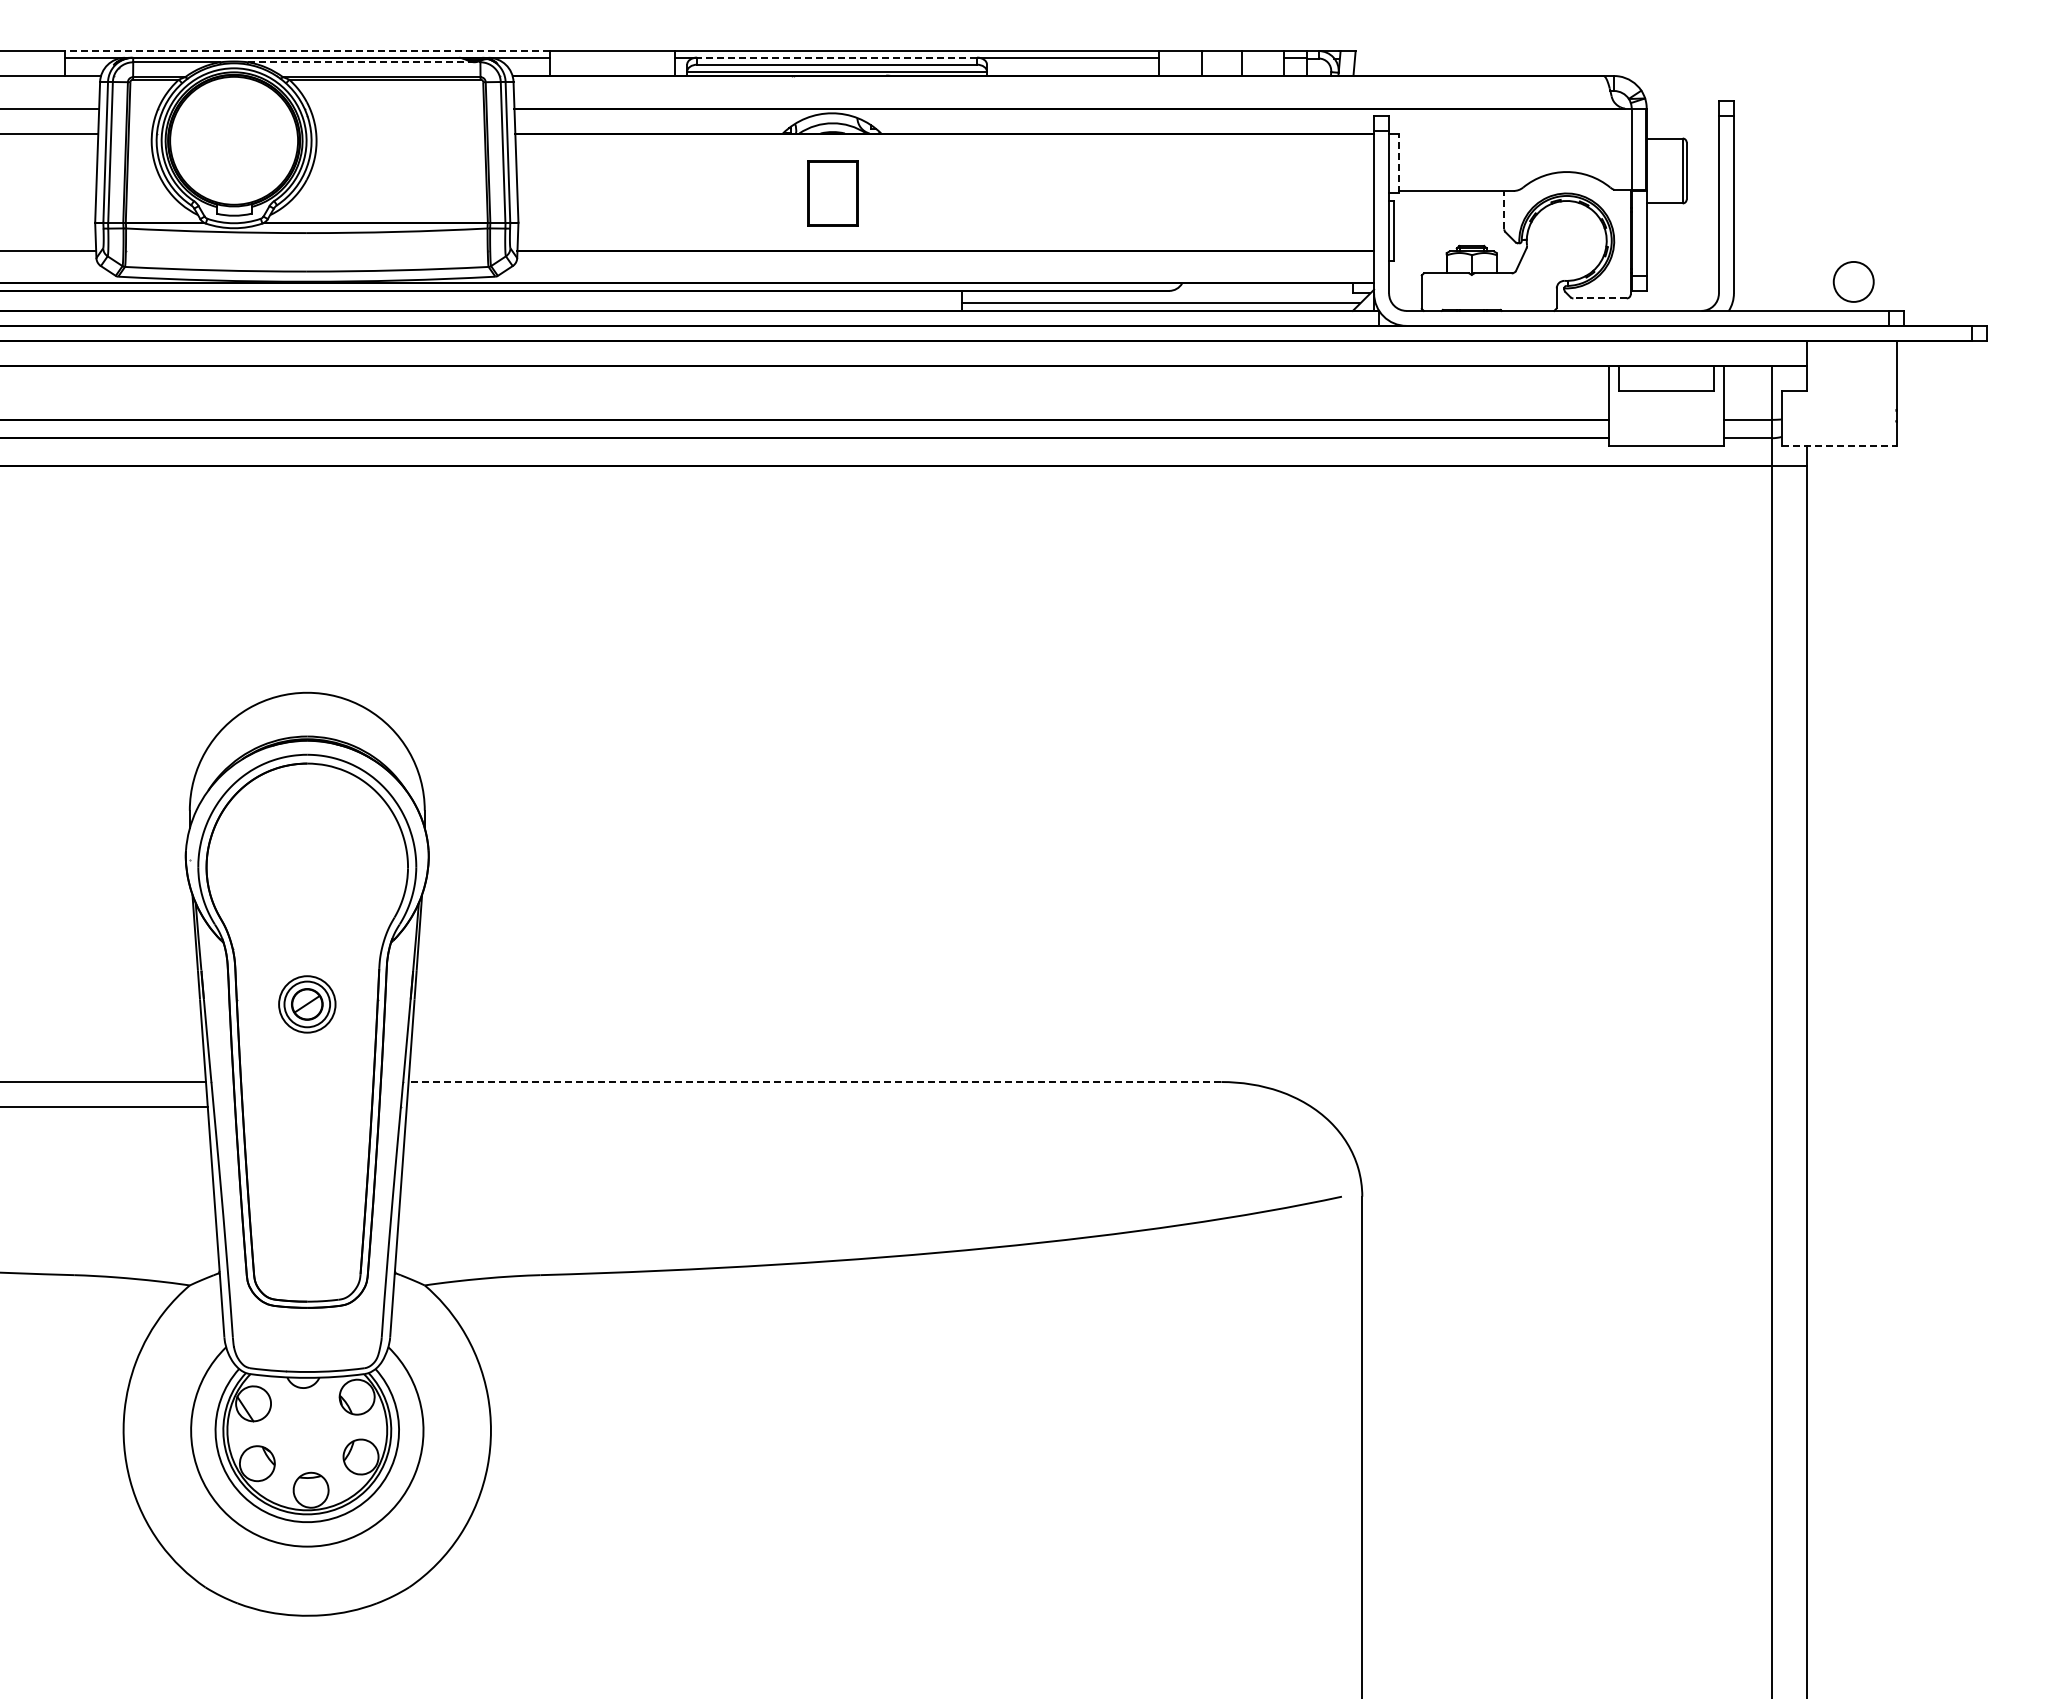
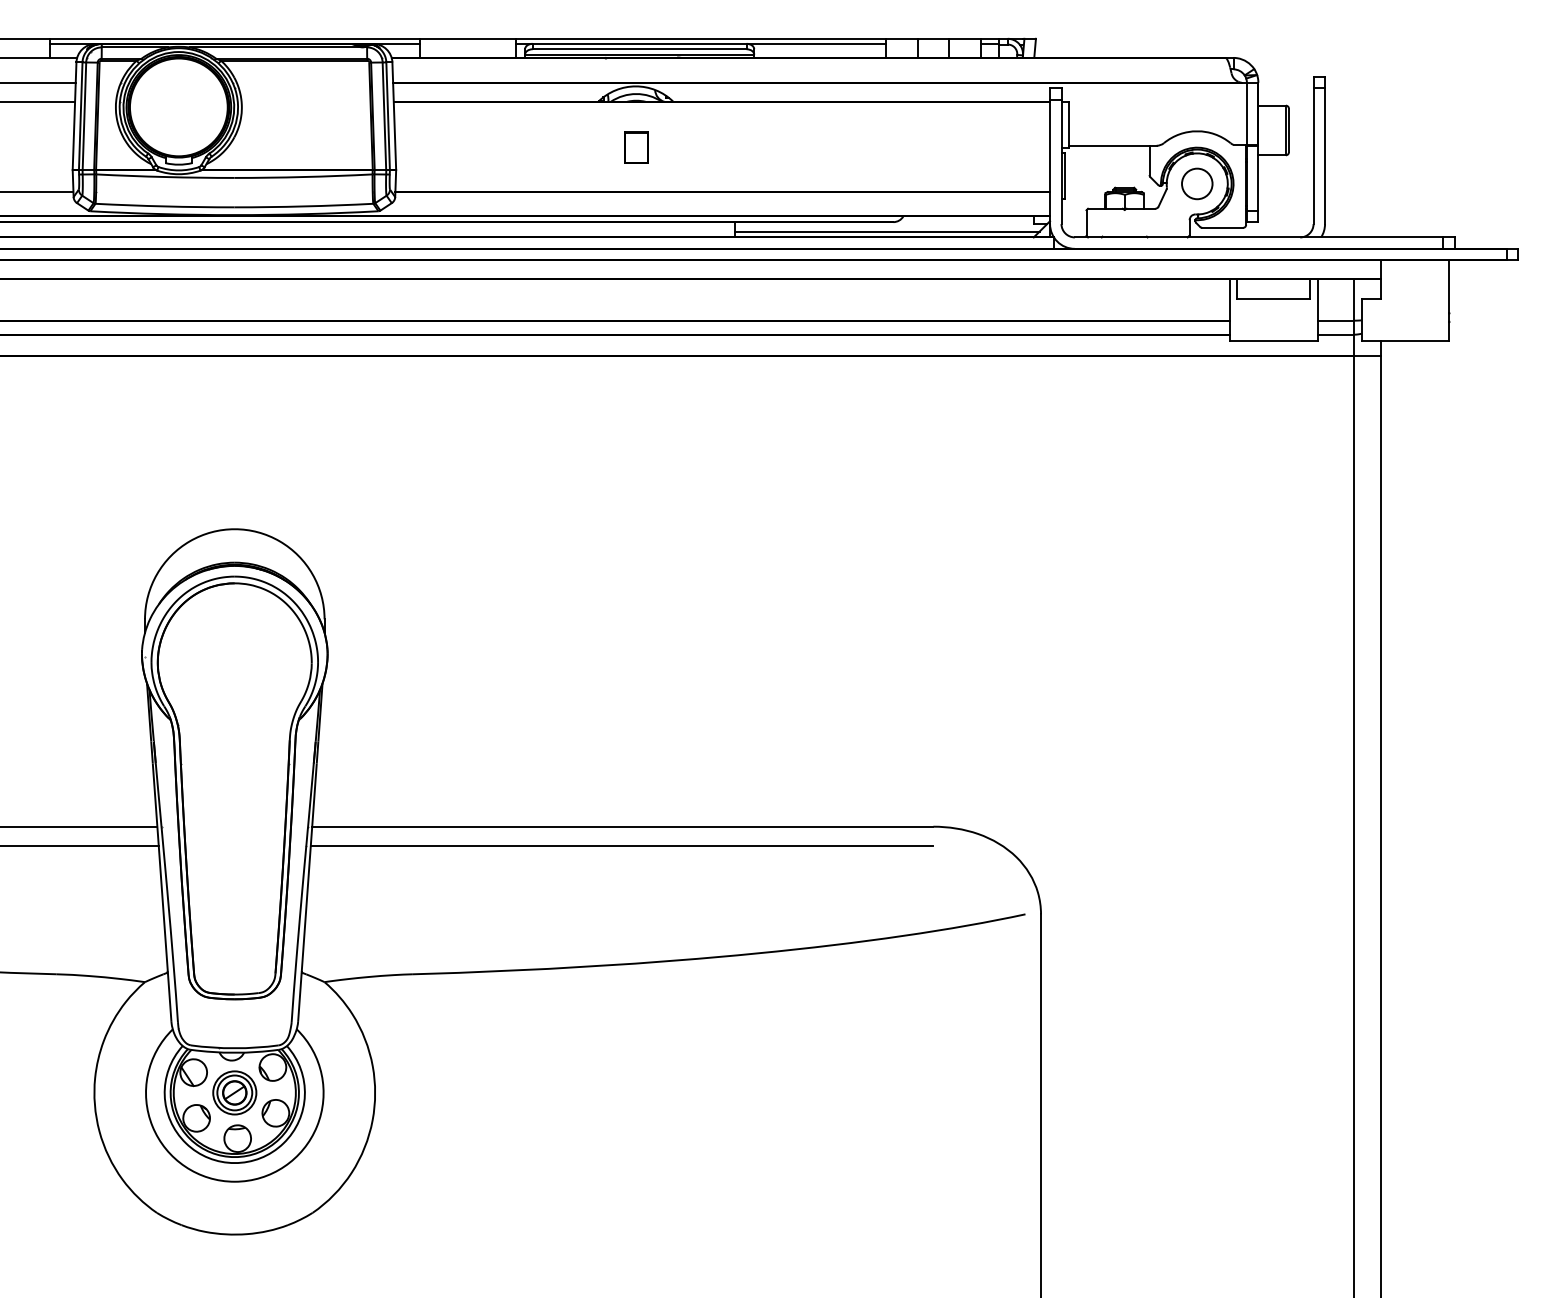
line: (306, 51) -> (234, 39), dashed -> solid
line: (837, 57) -> (639, 43), dashed -> solid
line: (364, 62) -> (278, 47), dashed -> solid
line: (1399, 163) -> (1069, 124), dashed -> solid
part: (832, 193) -> (636, 147), size x0.62
line: (1504, 209) -> (1149, 159), dashed -> solid
circle: (1853, 281) -> (1197, 183), moved
line: (1600, 298) -> (1223, 227), dashed -> solid
line: (1839, 445) -> (1405, 340), dashed -> solid
part: (307, 1004) -> (234, 1093), moved
line: (814, 1082) -> (622, 827), dashed -> solid
line: (813, 1106) -> (621, 845), added

